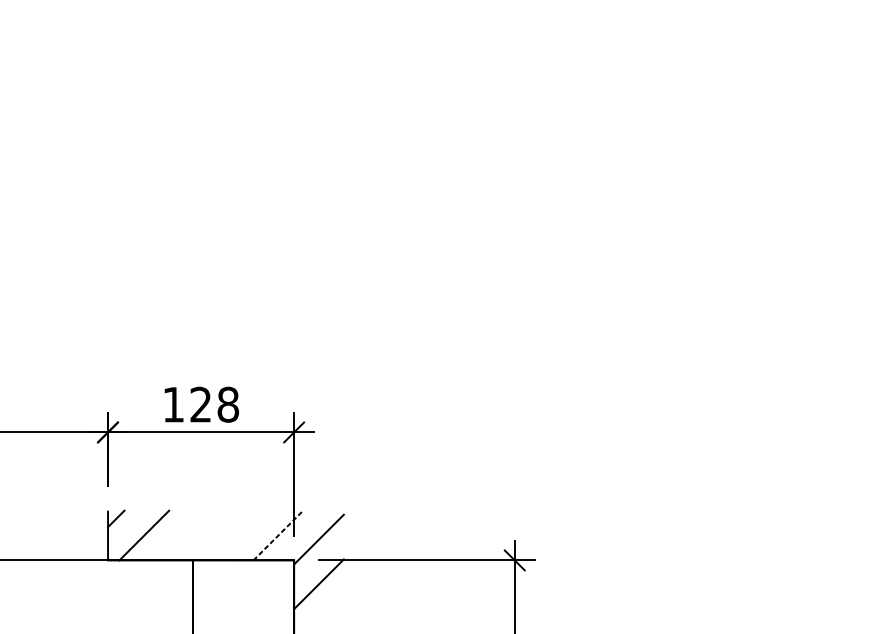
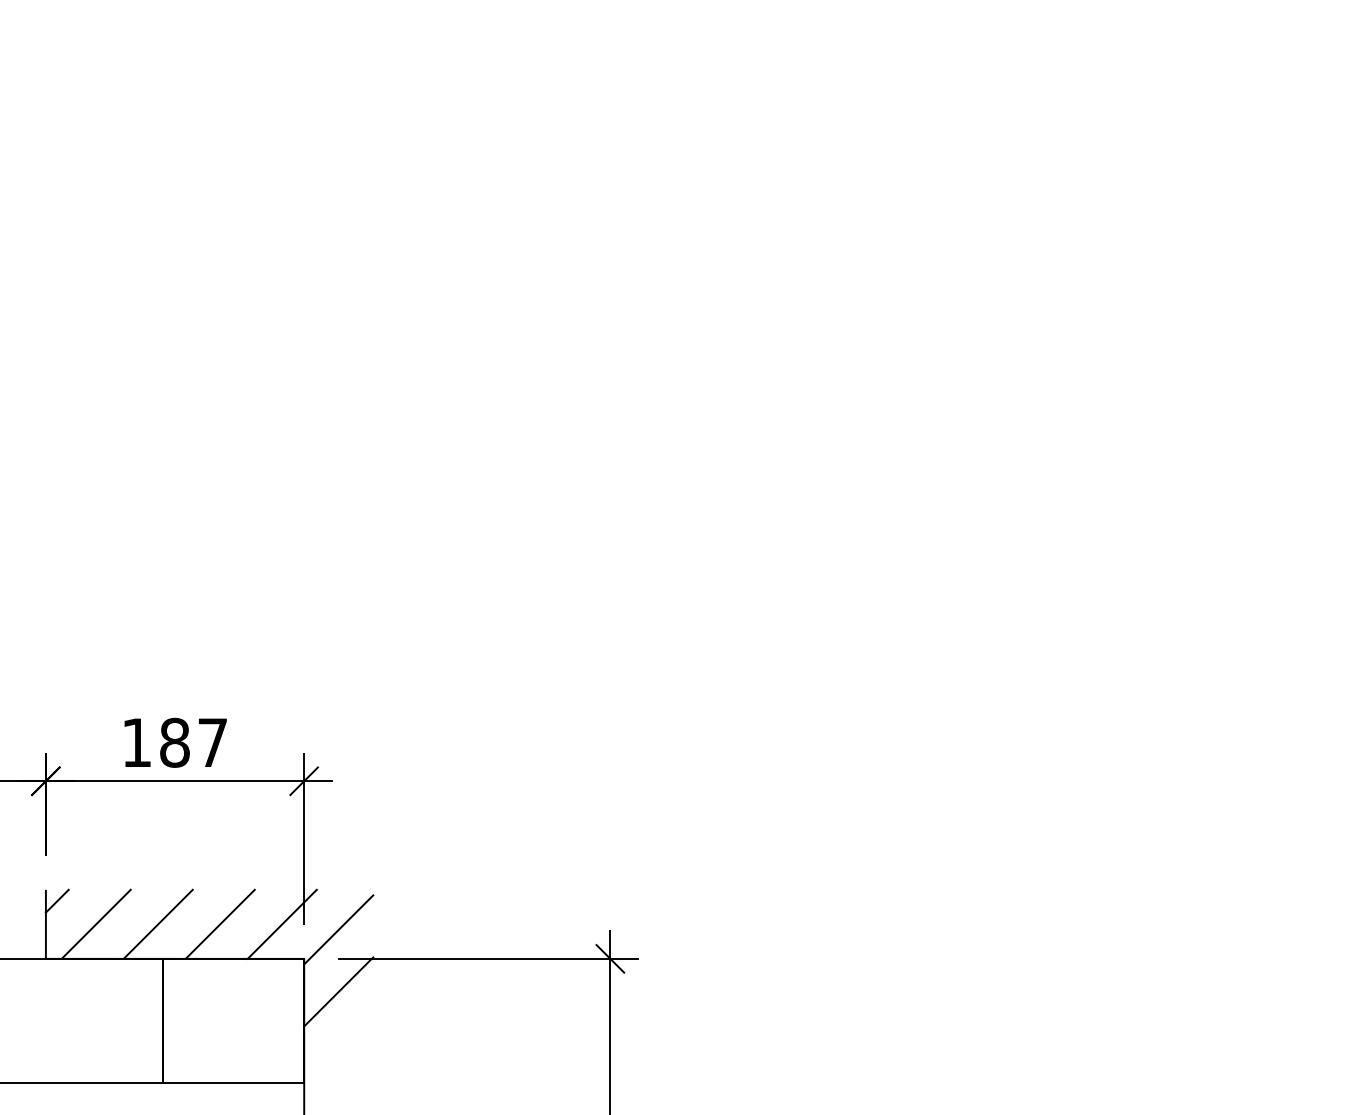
text: (214, 404) -> (193, 742), 128 -> 187
line: (188, 534) -> (157, 923), added
line: (233, 534) -> (219, 923), added
line: (278, 535) -> (282, 924), dashed -> solid

